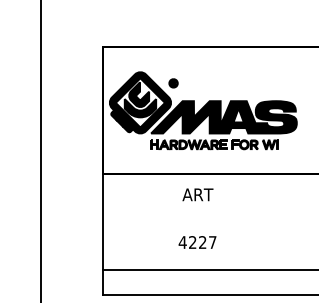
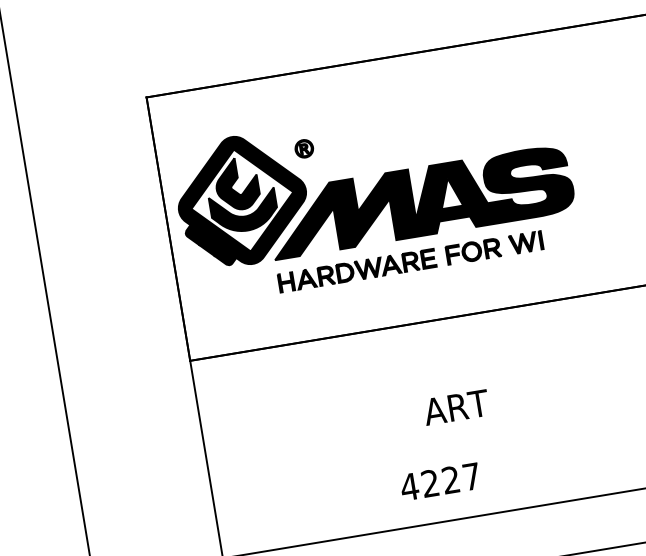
text: (197, 194) -> (455, 406), moved
text: (197, 242) -> (440, 481), moved

